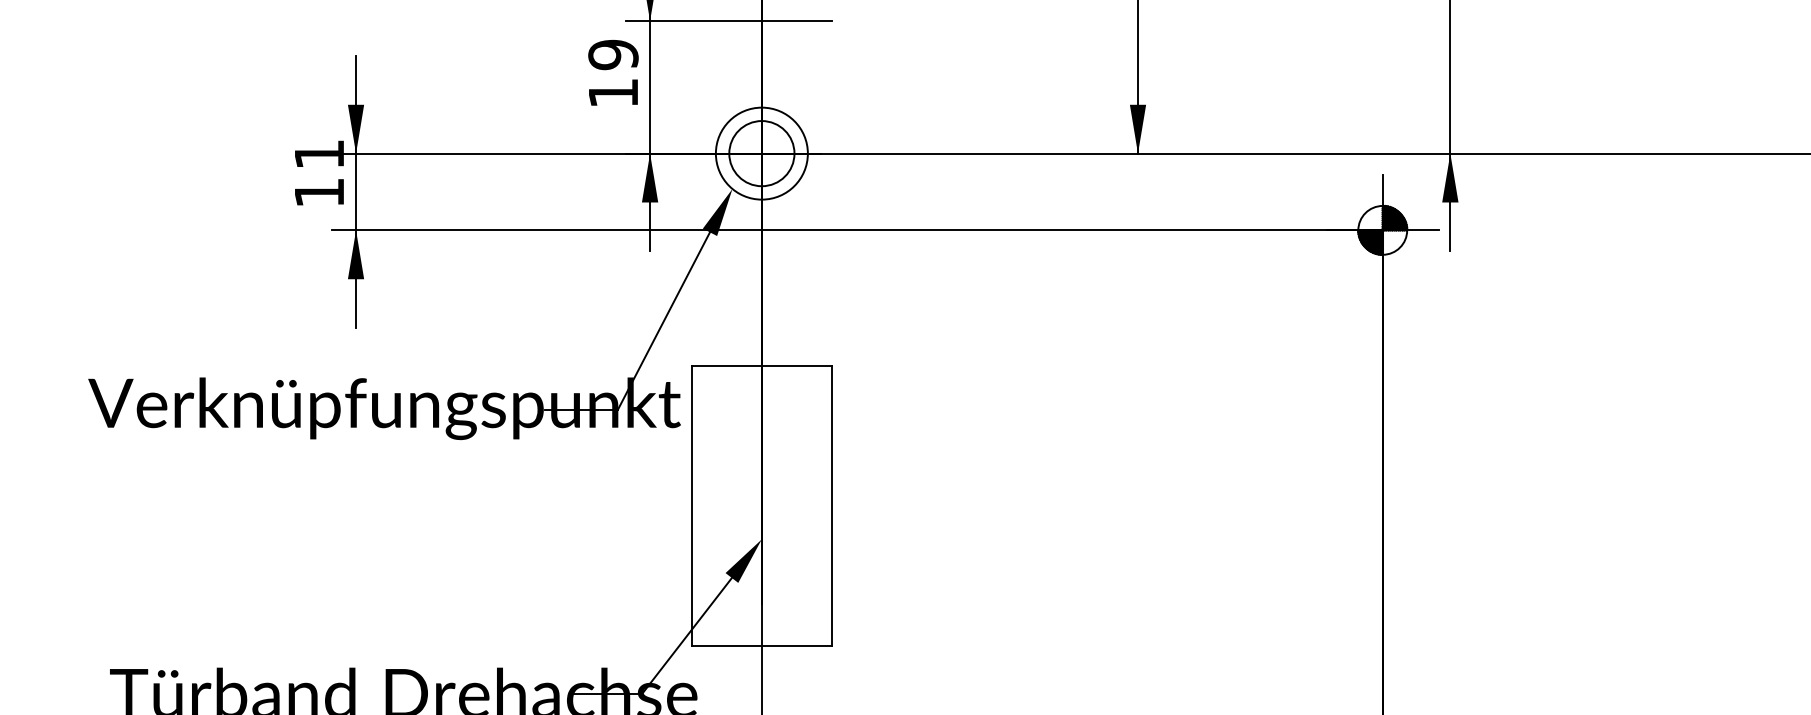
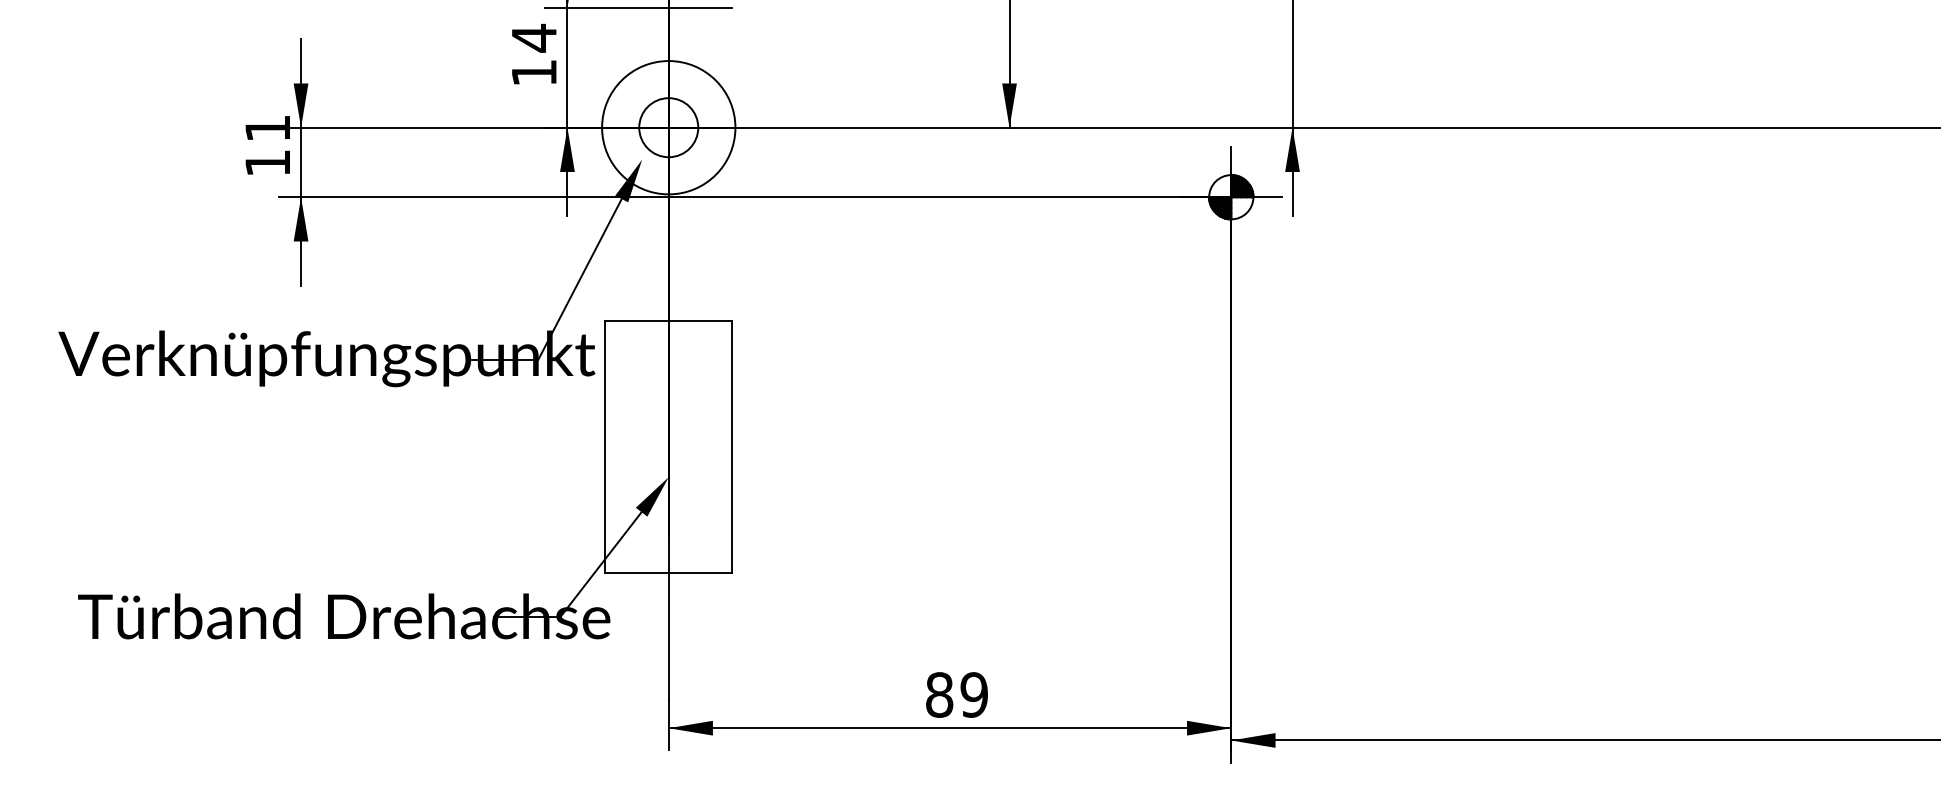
text: (613, 54) -> (534, 37), 19 -> 14
circle: (761, 153) -> (668, 127), size x1.6

